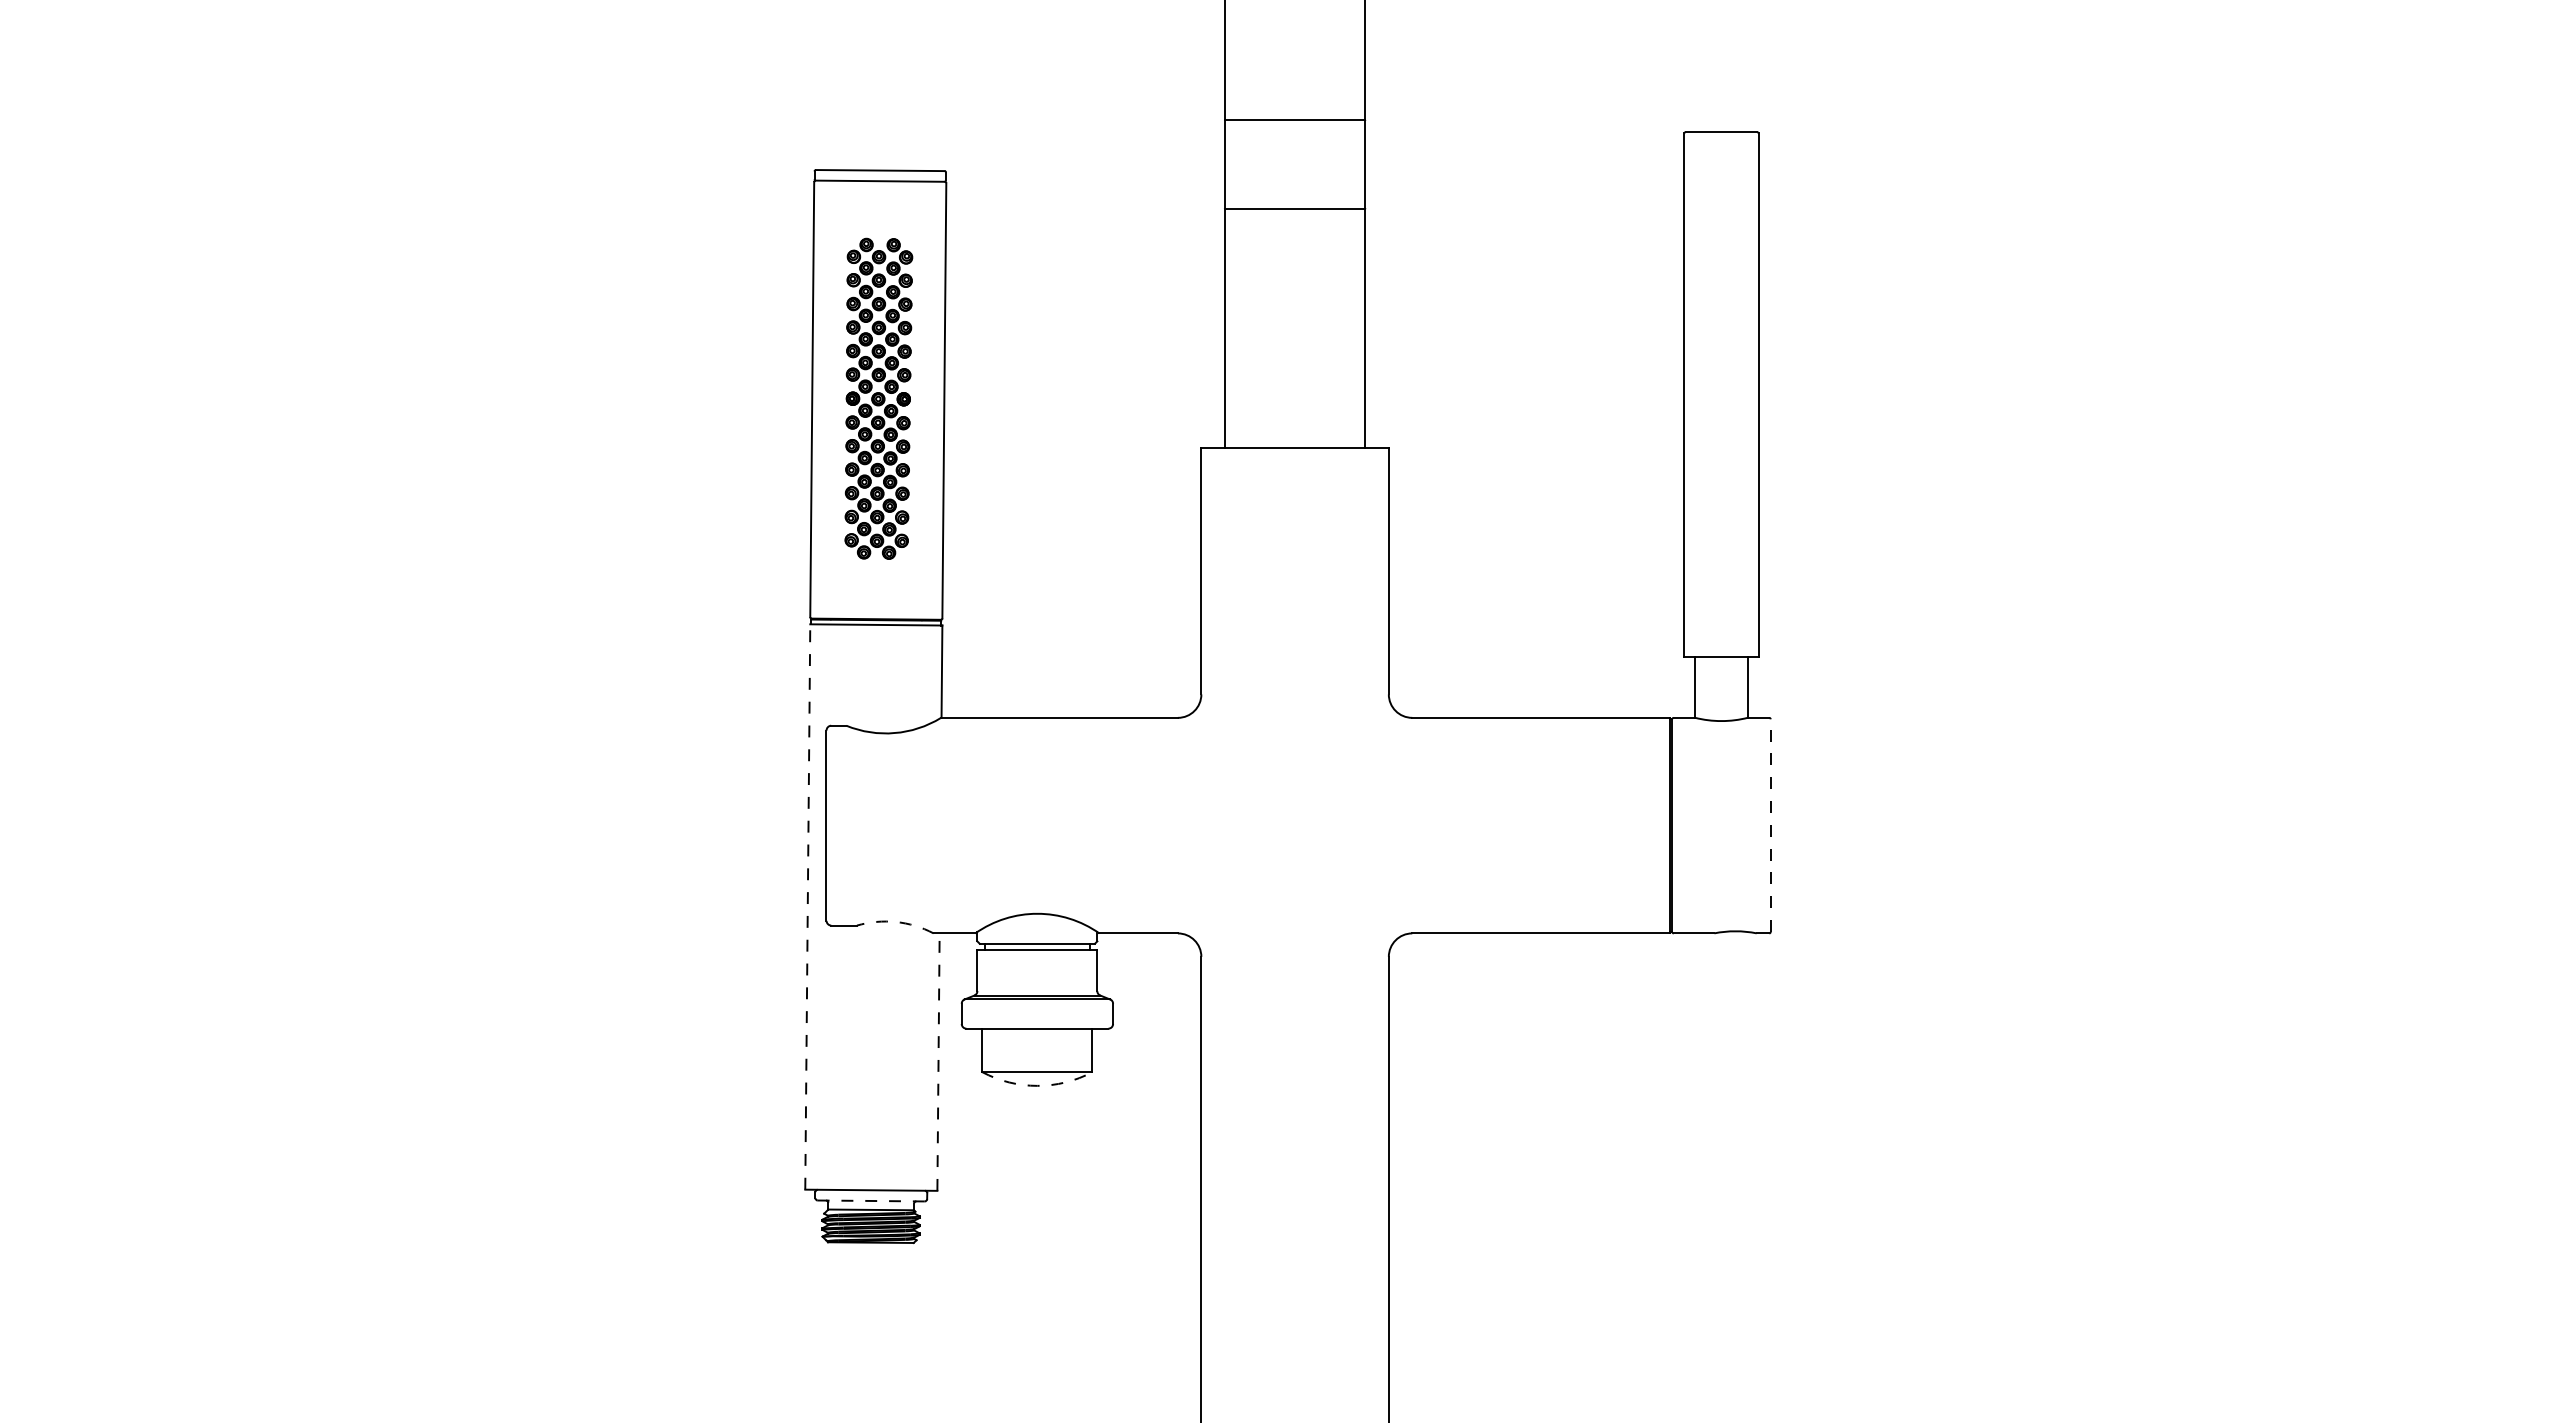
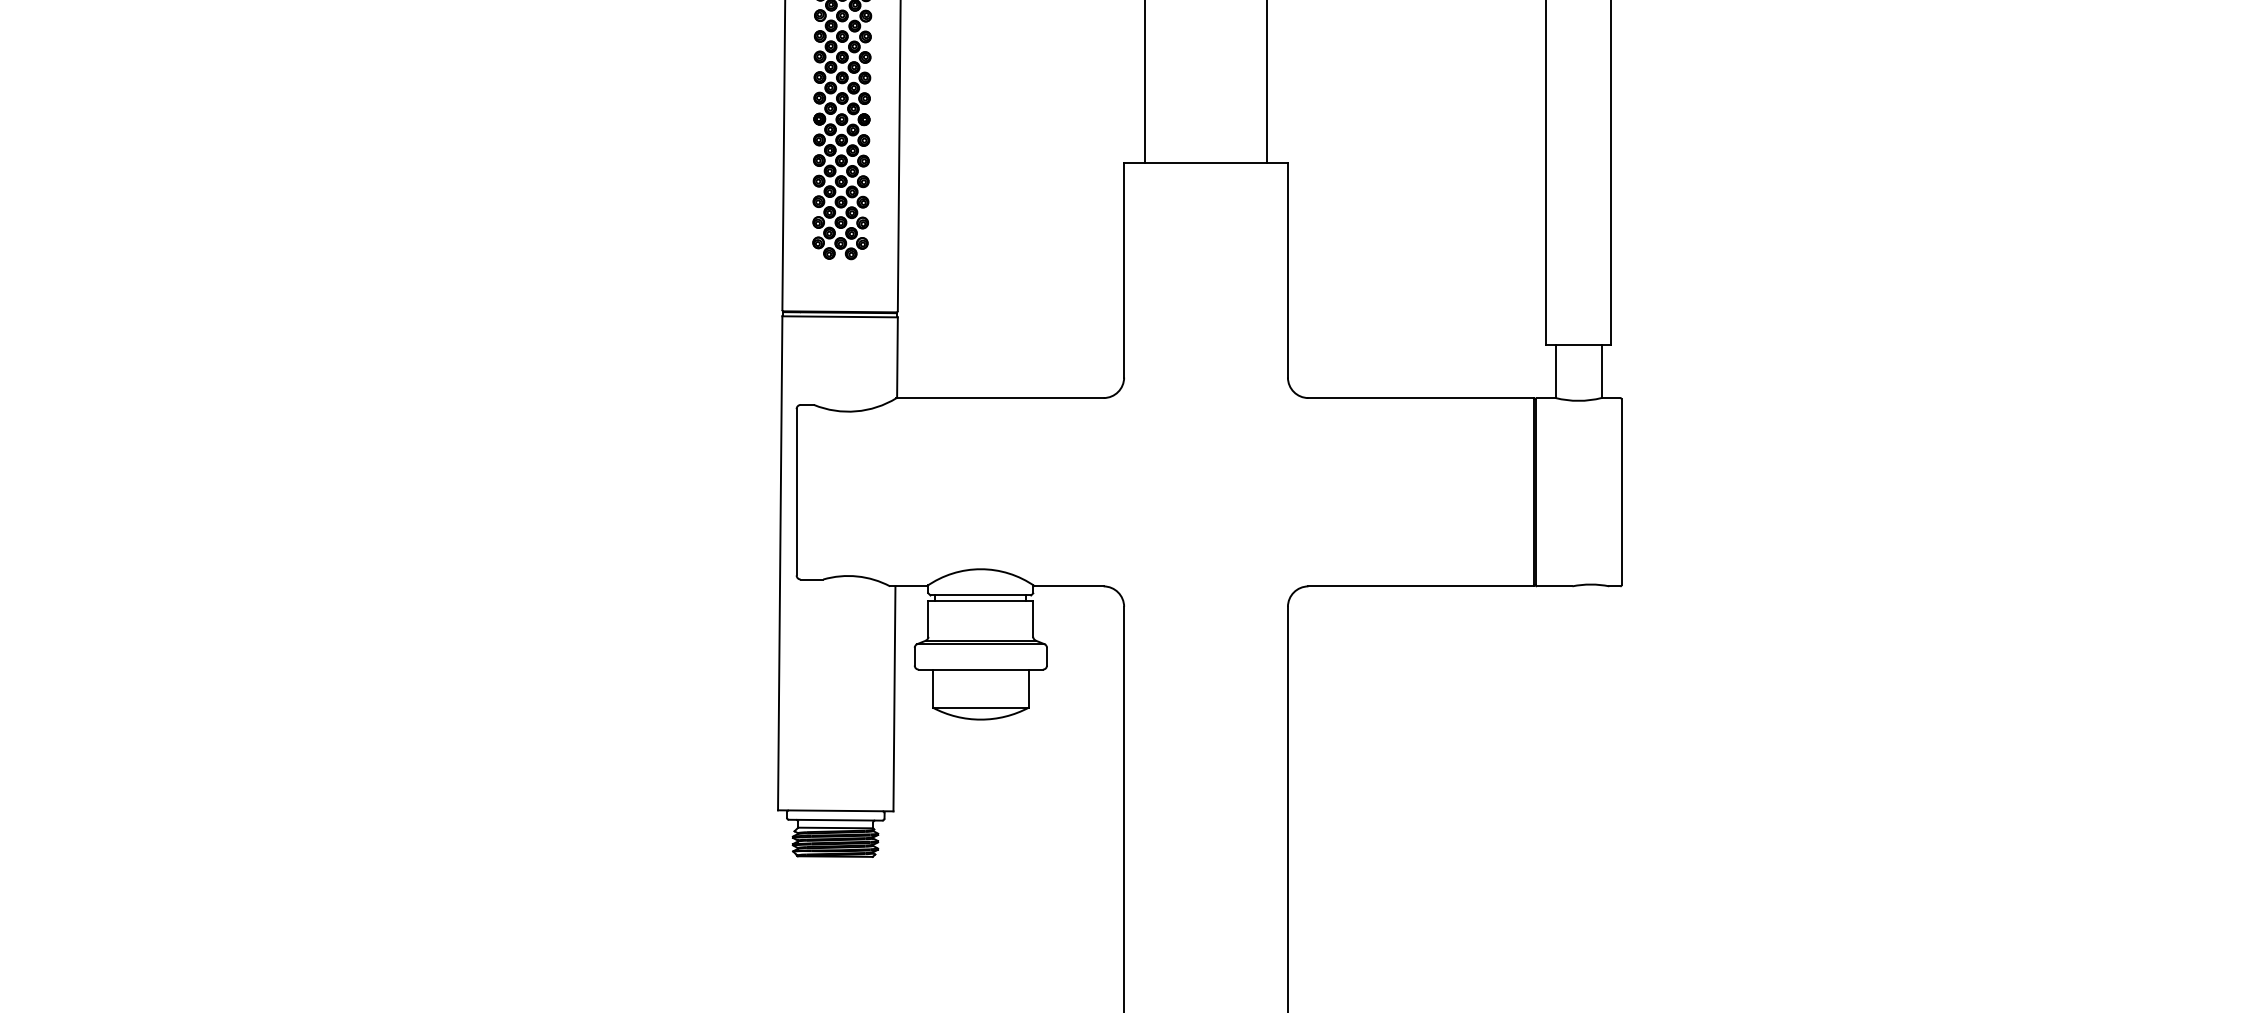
line: (1770, 825) -> (1621, 492), dashed -> solid
line: (807, 907) -> (779, 563), dashed -> solid
arc: (896, 922) -> (857, 576), dashed -> solid
line: (938, 1062) -> (894, 699), dashed -> solid
arc: (1037, 1085) -> (980, 719), dashed -> solid
line: (871, 1200) -> (835, 819), dashed -> solid

